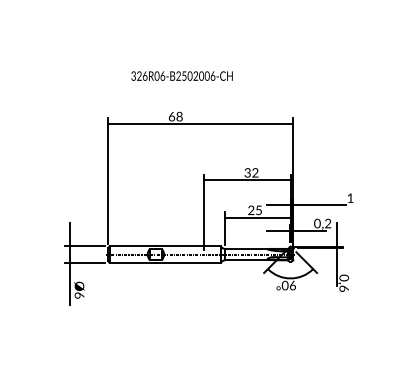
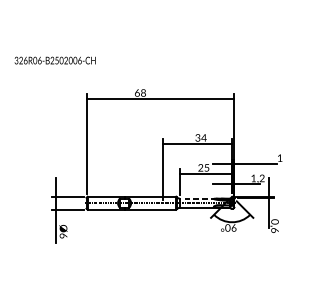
text: (181, 75) -> (54, 60), moved
text: (254, 172) -> (203, 137), 32 -> 34
text: (317, 223) -> (253, 178), 0,2 -> 1,2
line: (248, 248) -> (198, 198), solid -> dashed

